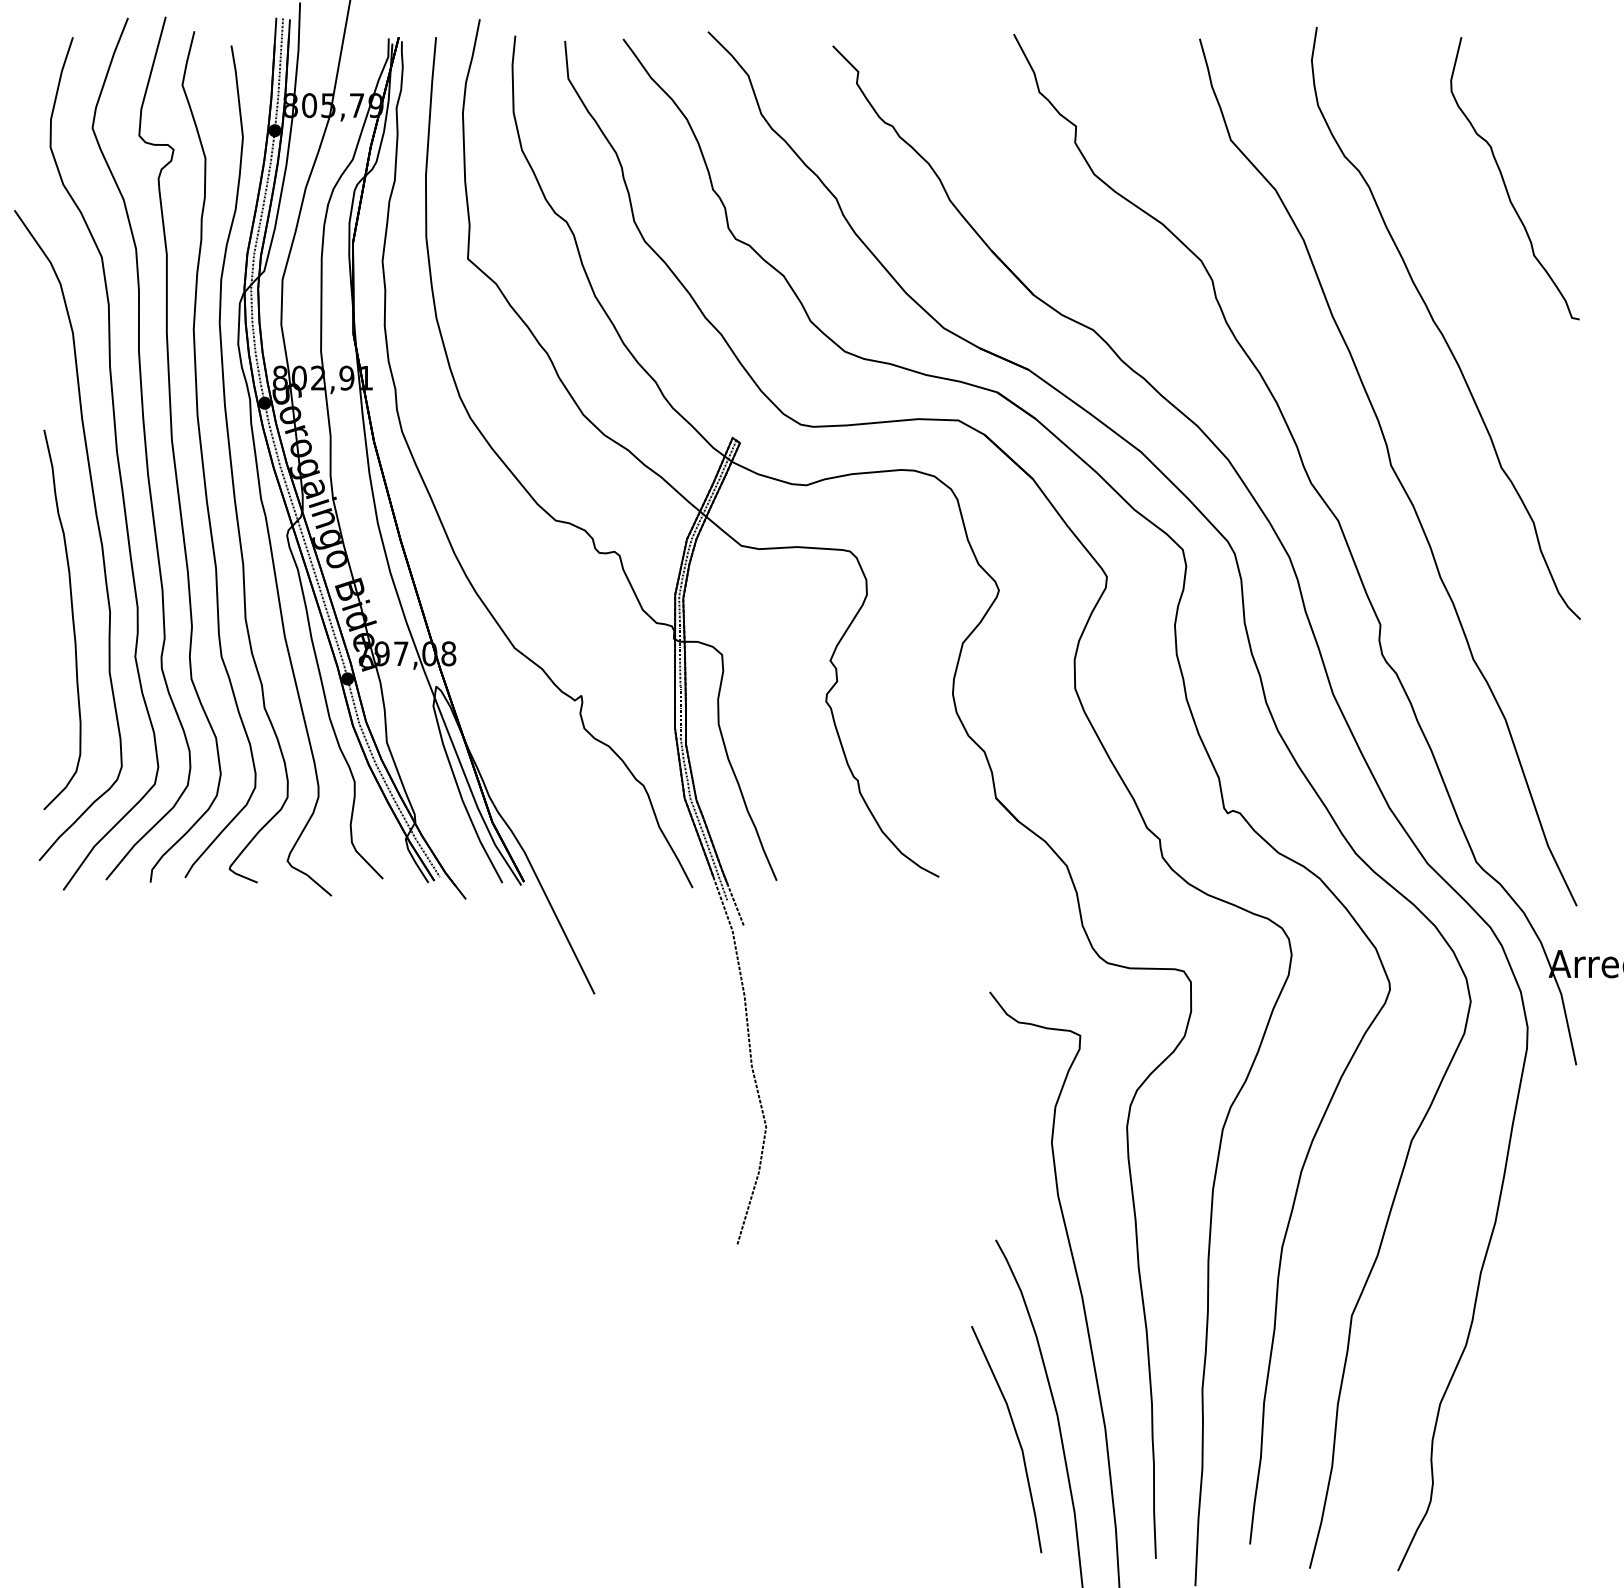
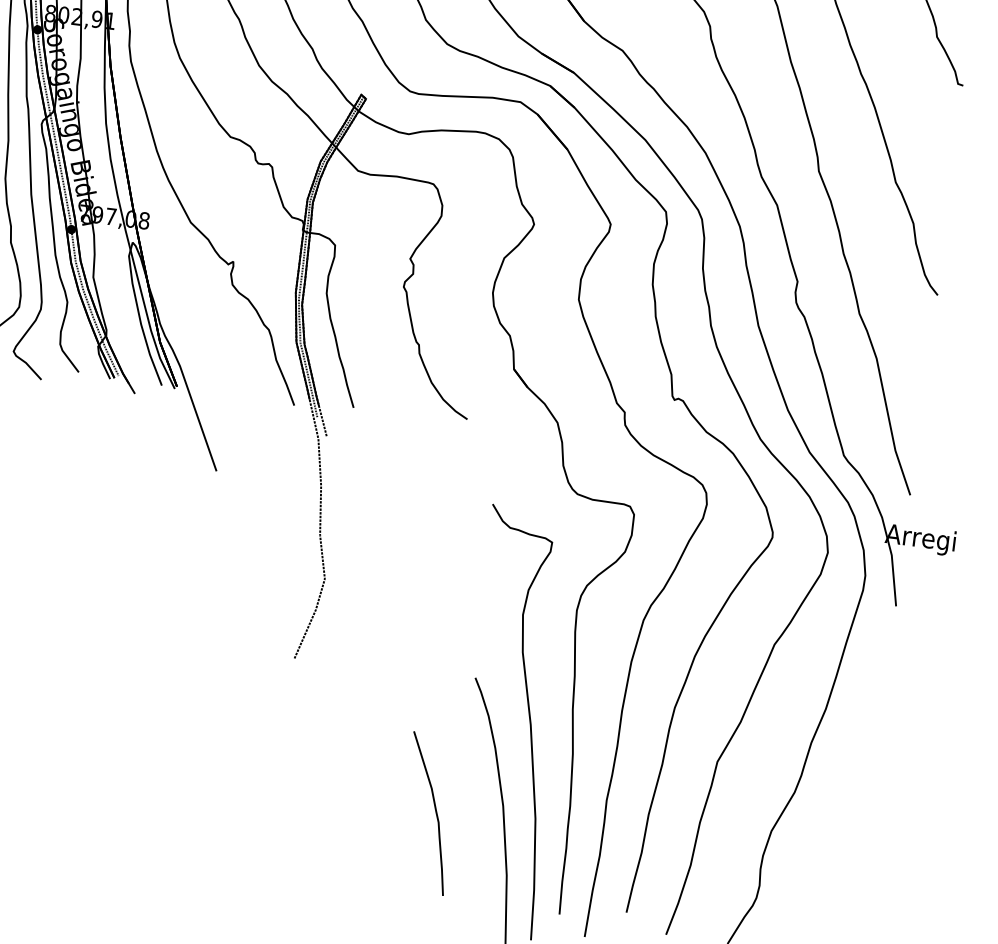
curve: (1016, 1437) -> (435, 813), moved

